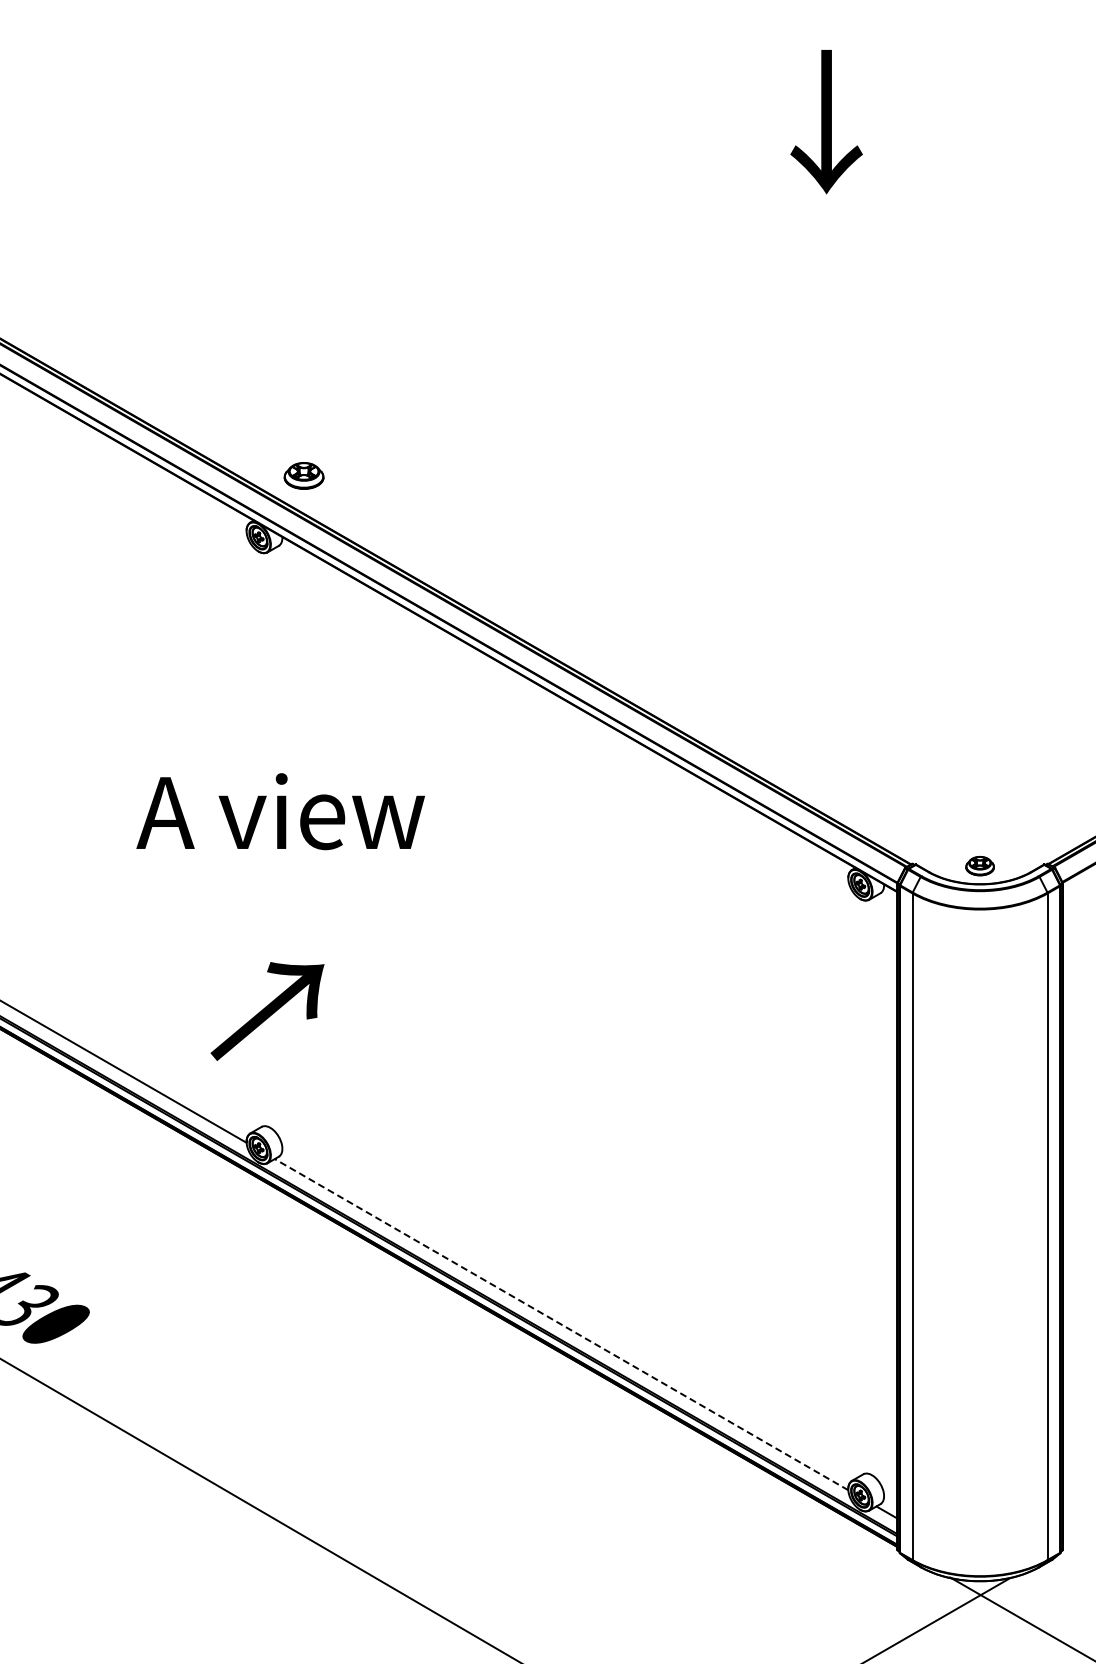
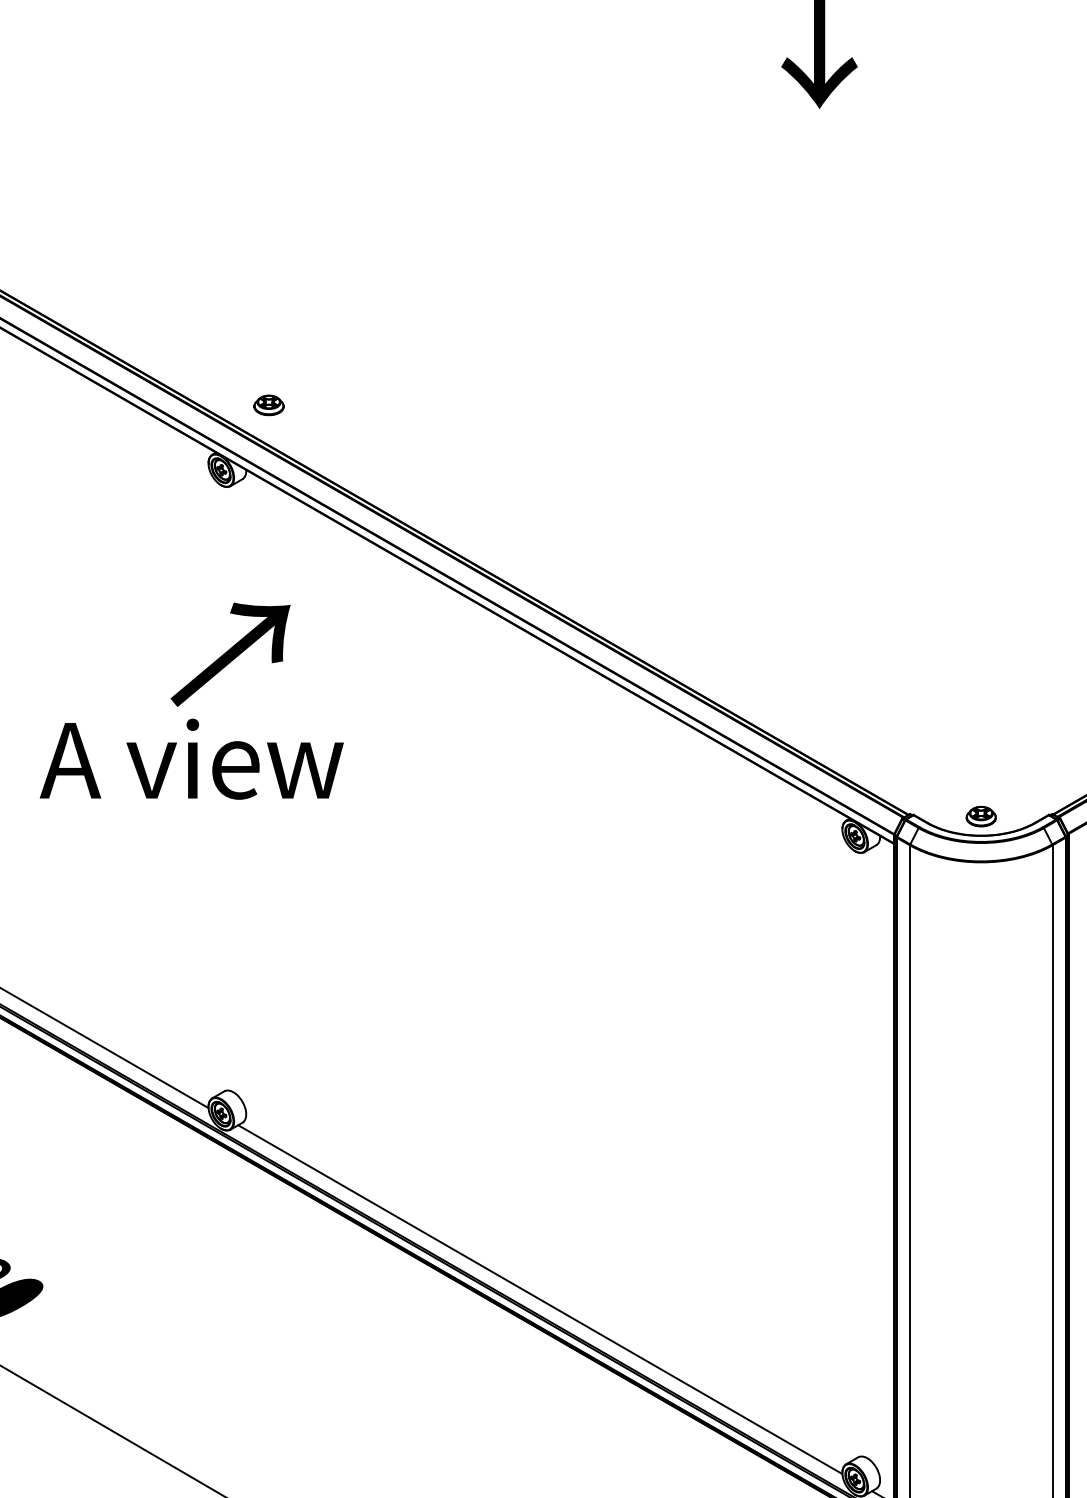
part: (303, 475) -> (268, 405), size x0.71
text: (280, 811) -> (191, 759), moved
text: (267, 1011) -> (230, 654), moved
line: (561, 1324) -> (540, 1299), dashed -> solid

